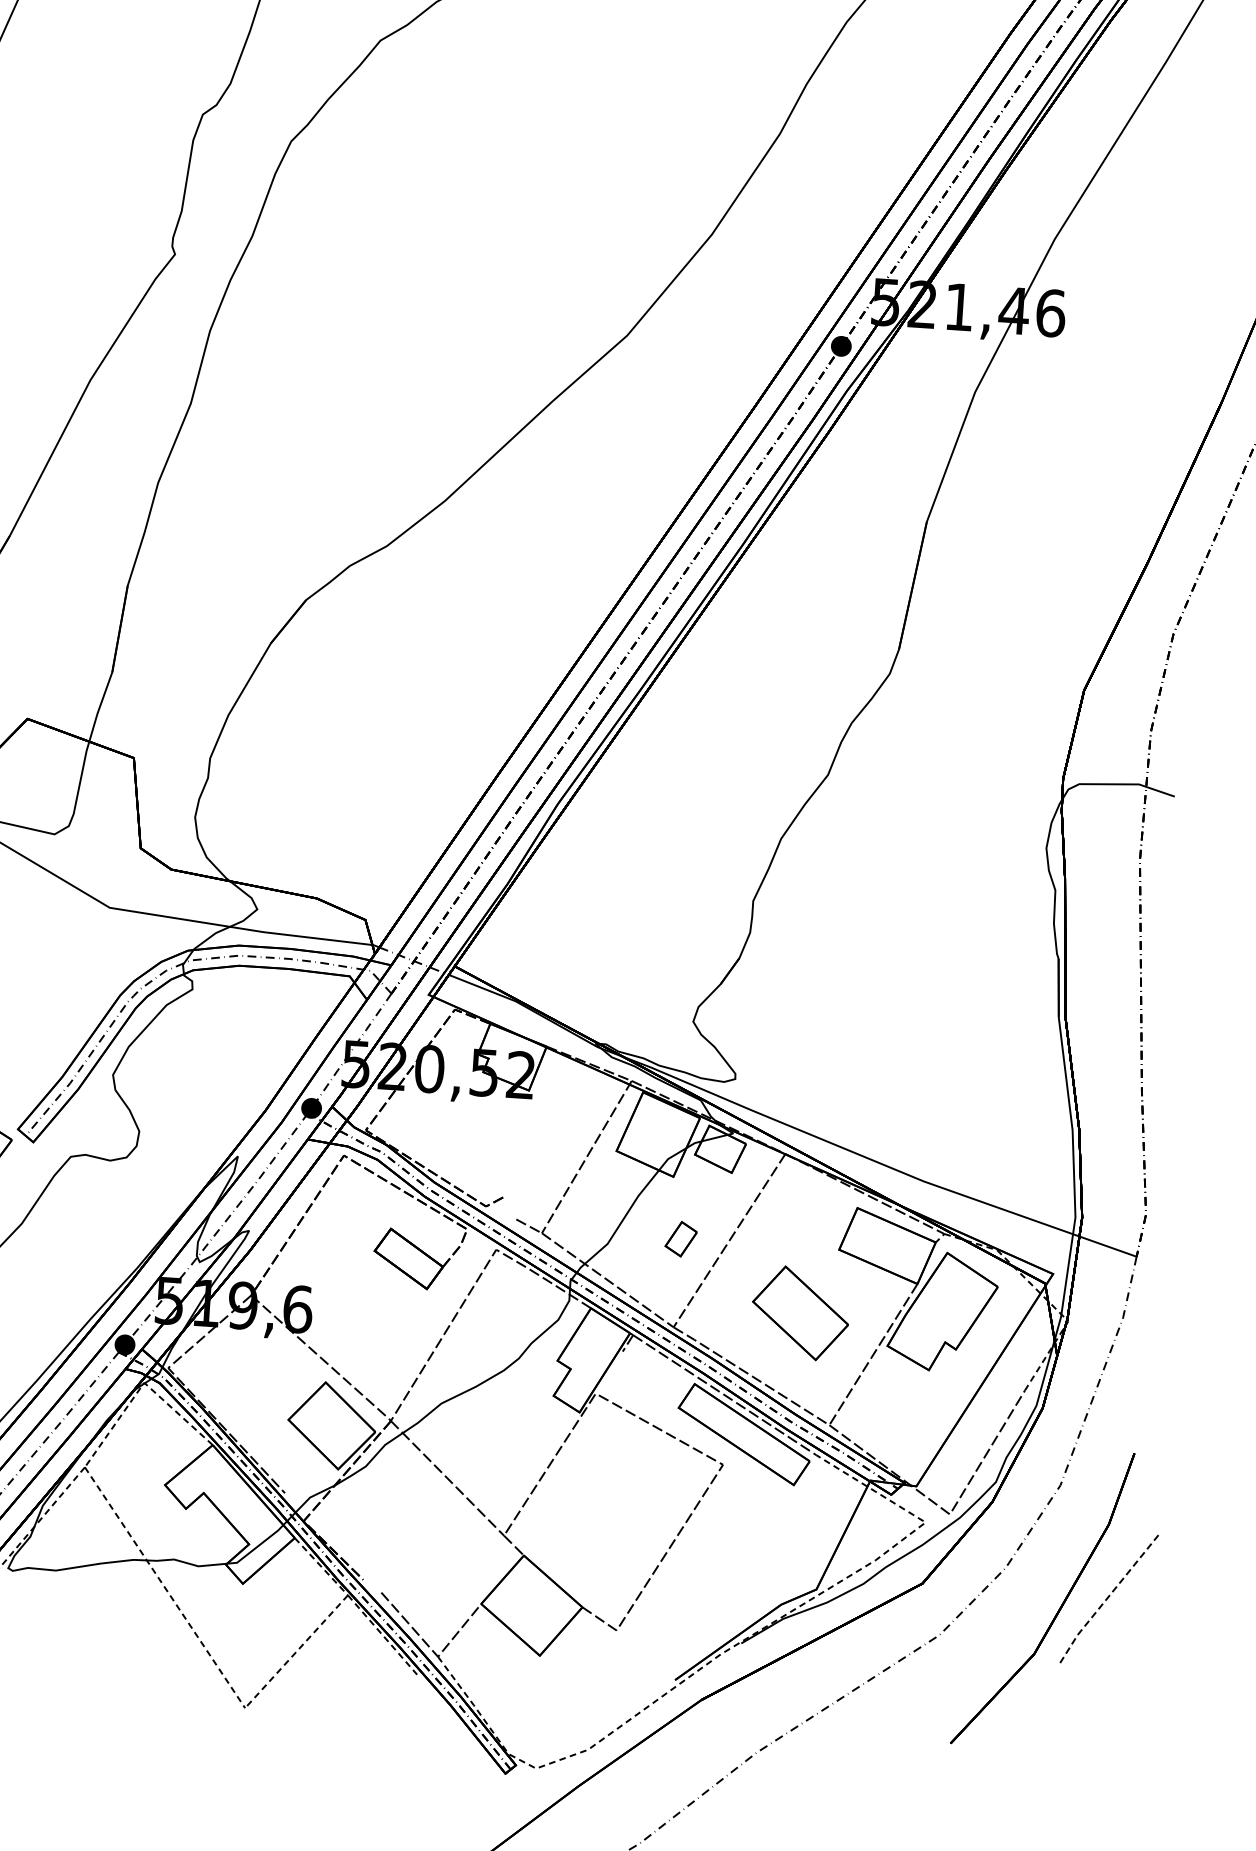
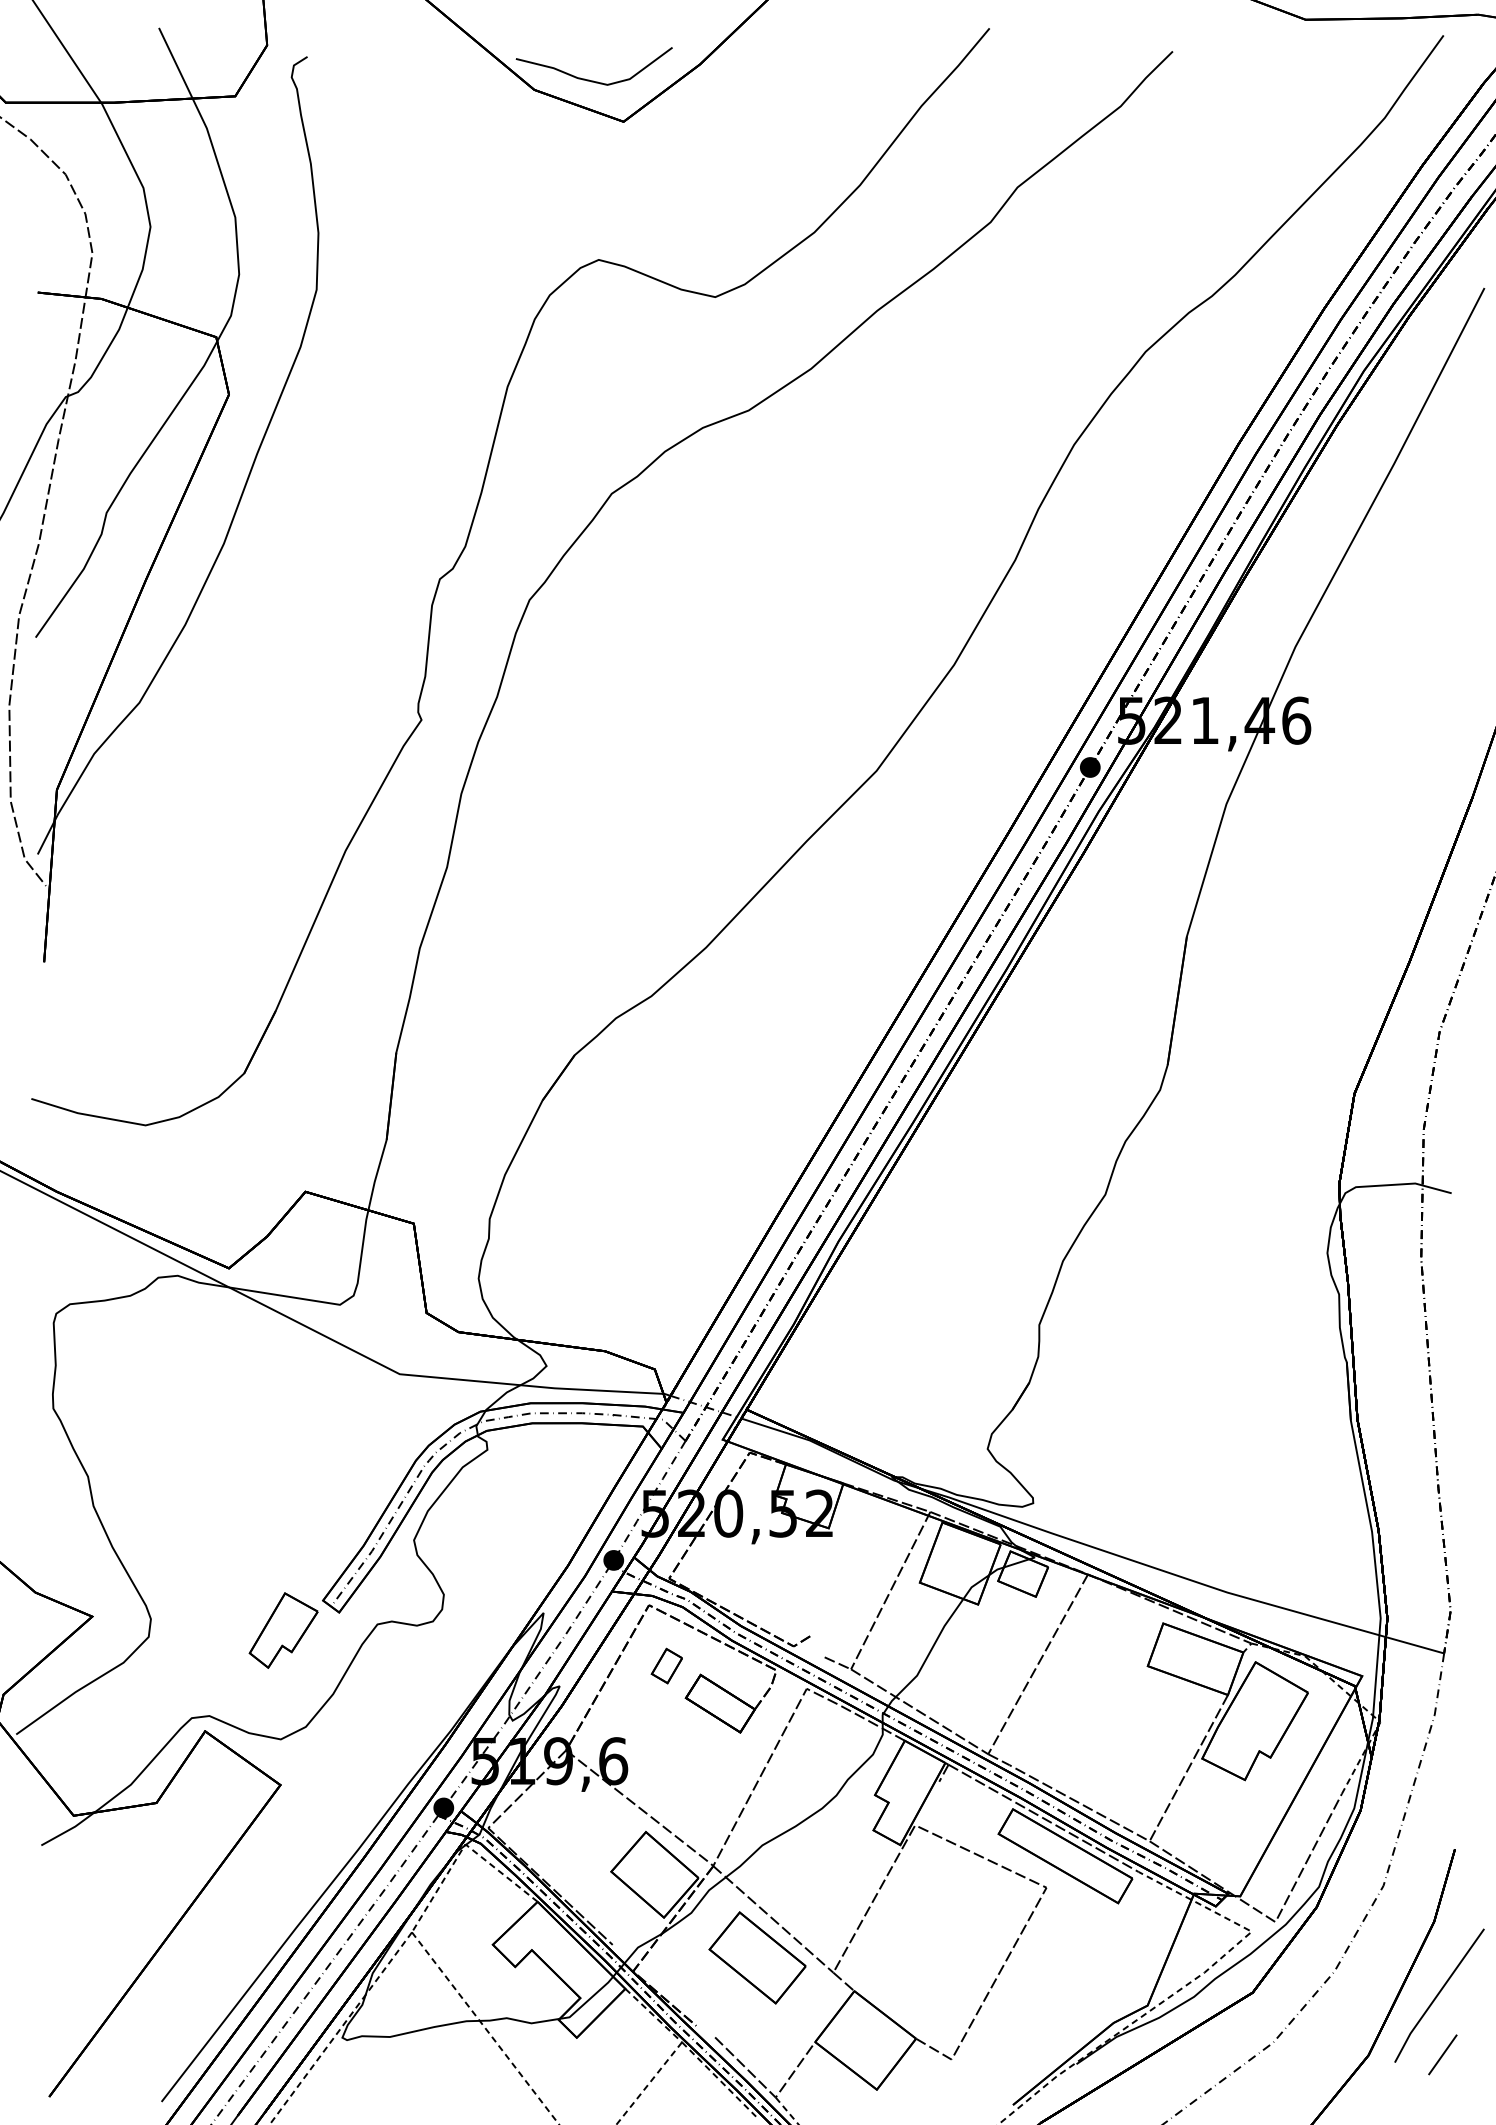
part: (680, 1238) -> (666, 1665), moved
part: (800, 1312) -> (757, 1957), moved
line: (1107, 1598) -> (1437, 1995), dashed -> solid
line: (1108, 1658) -> (1442, 2054), added

